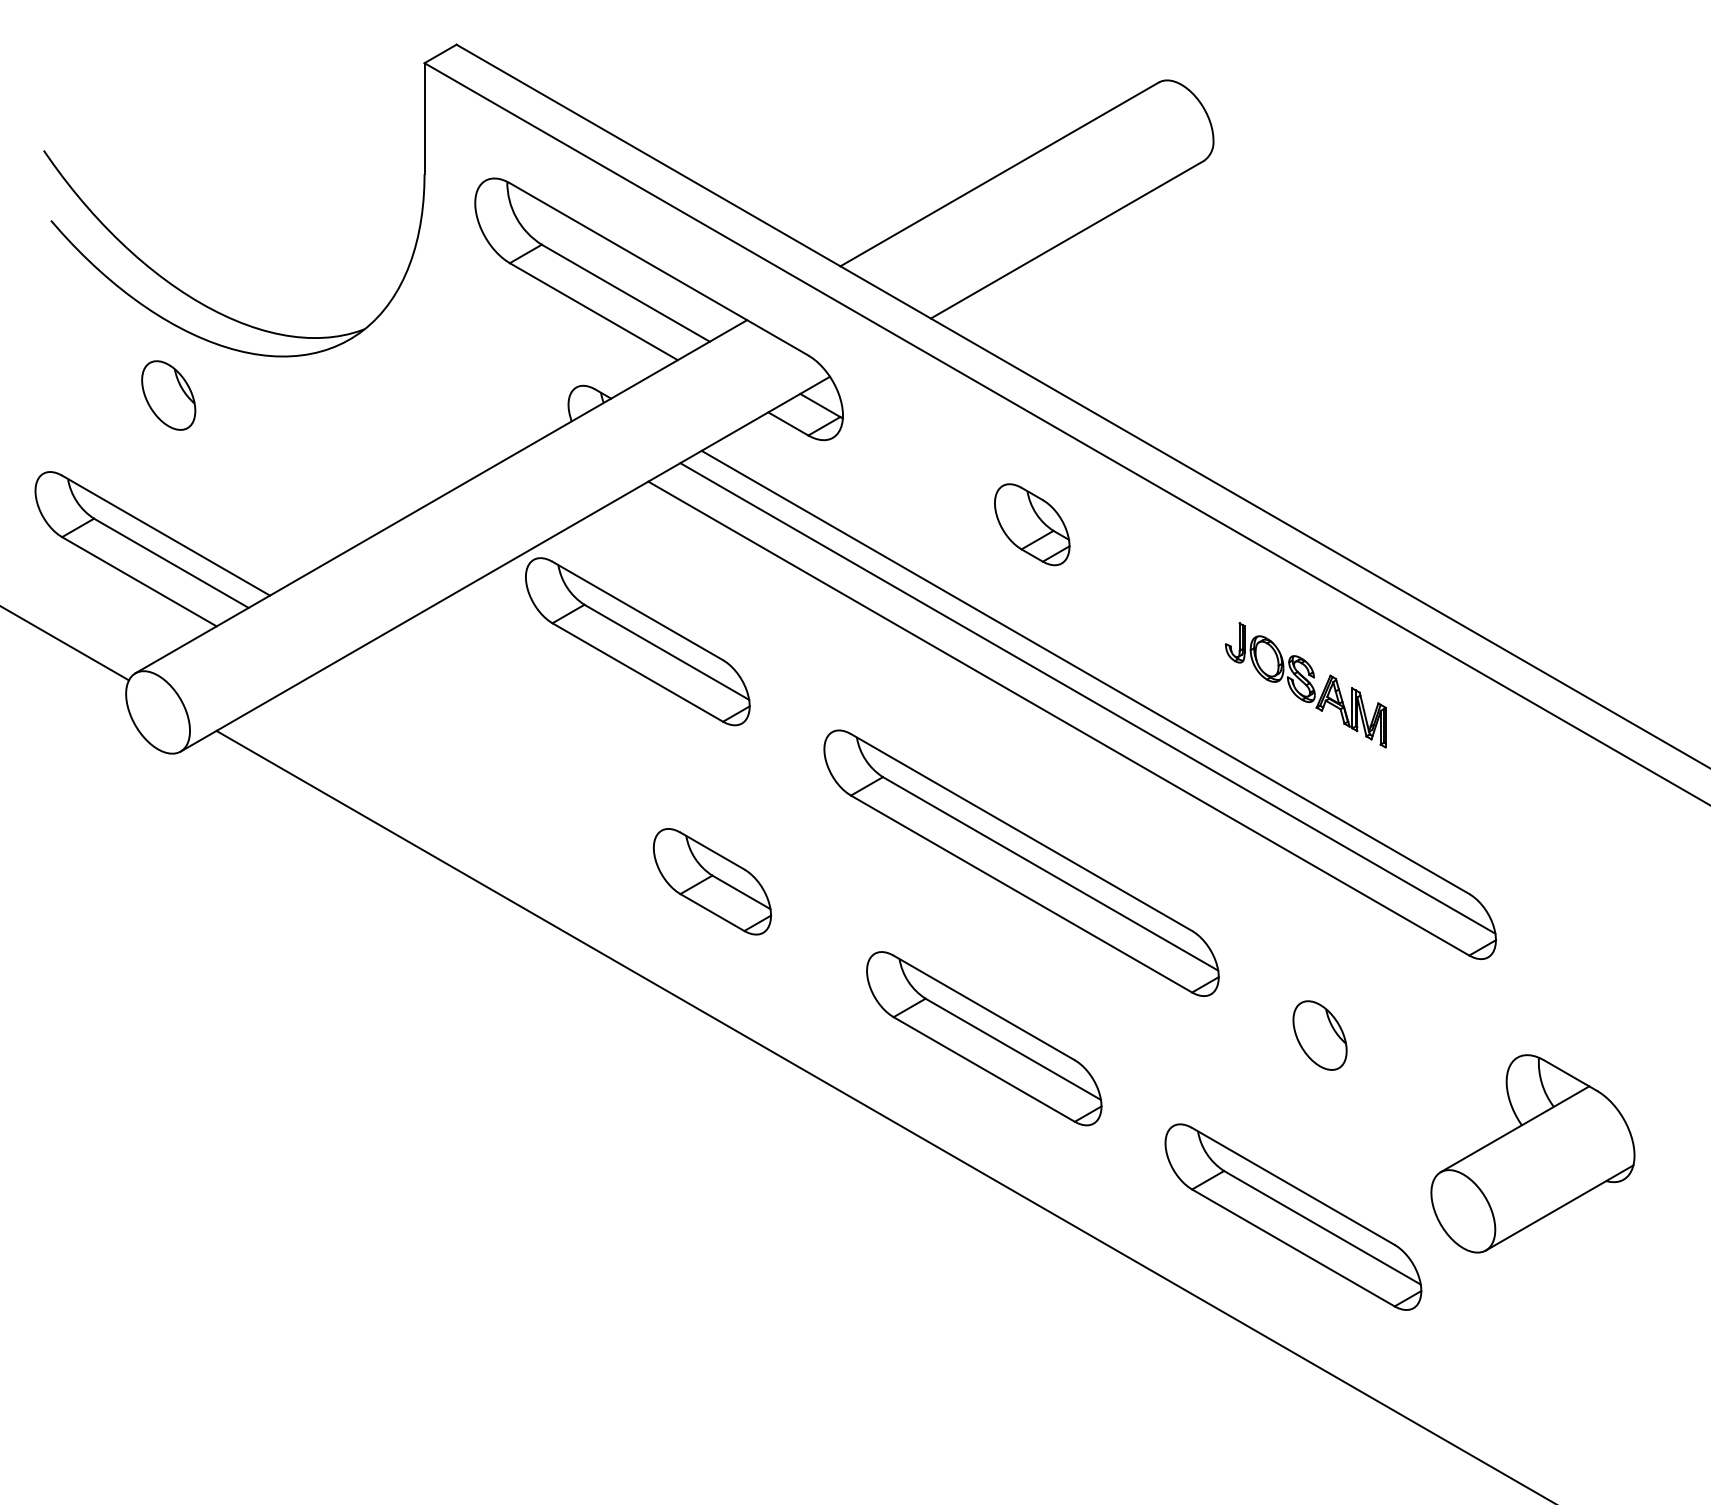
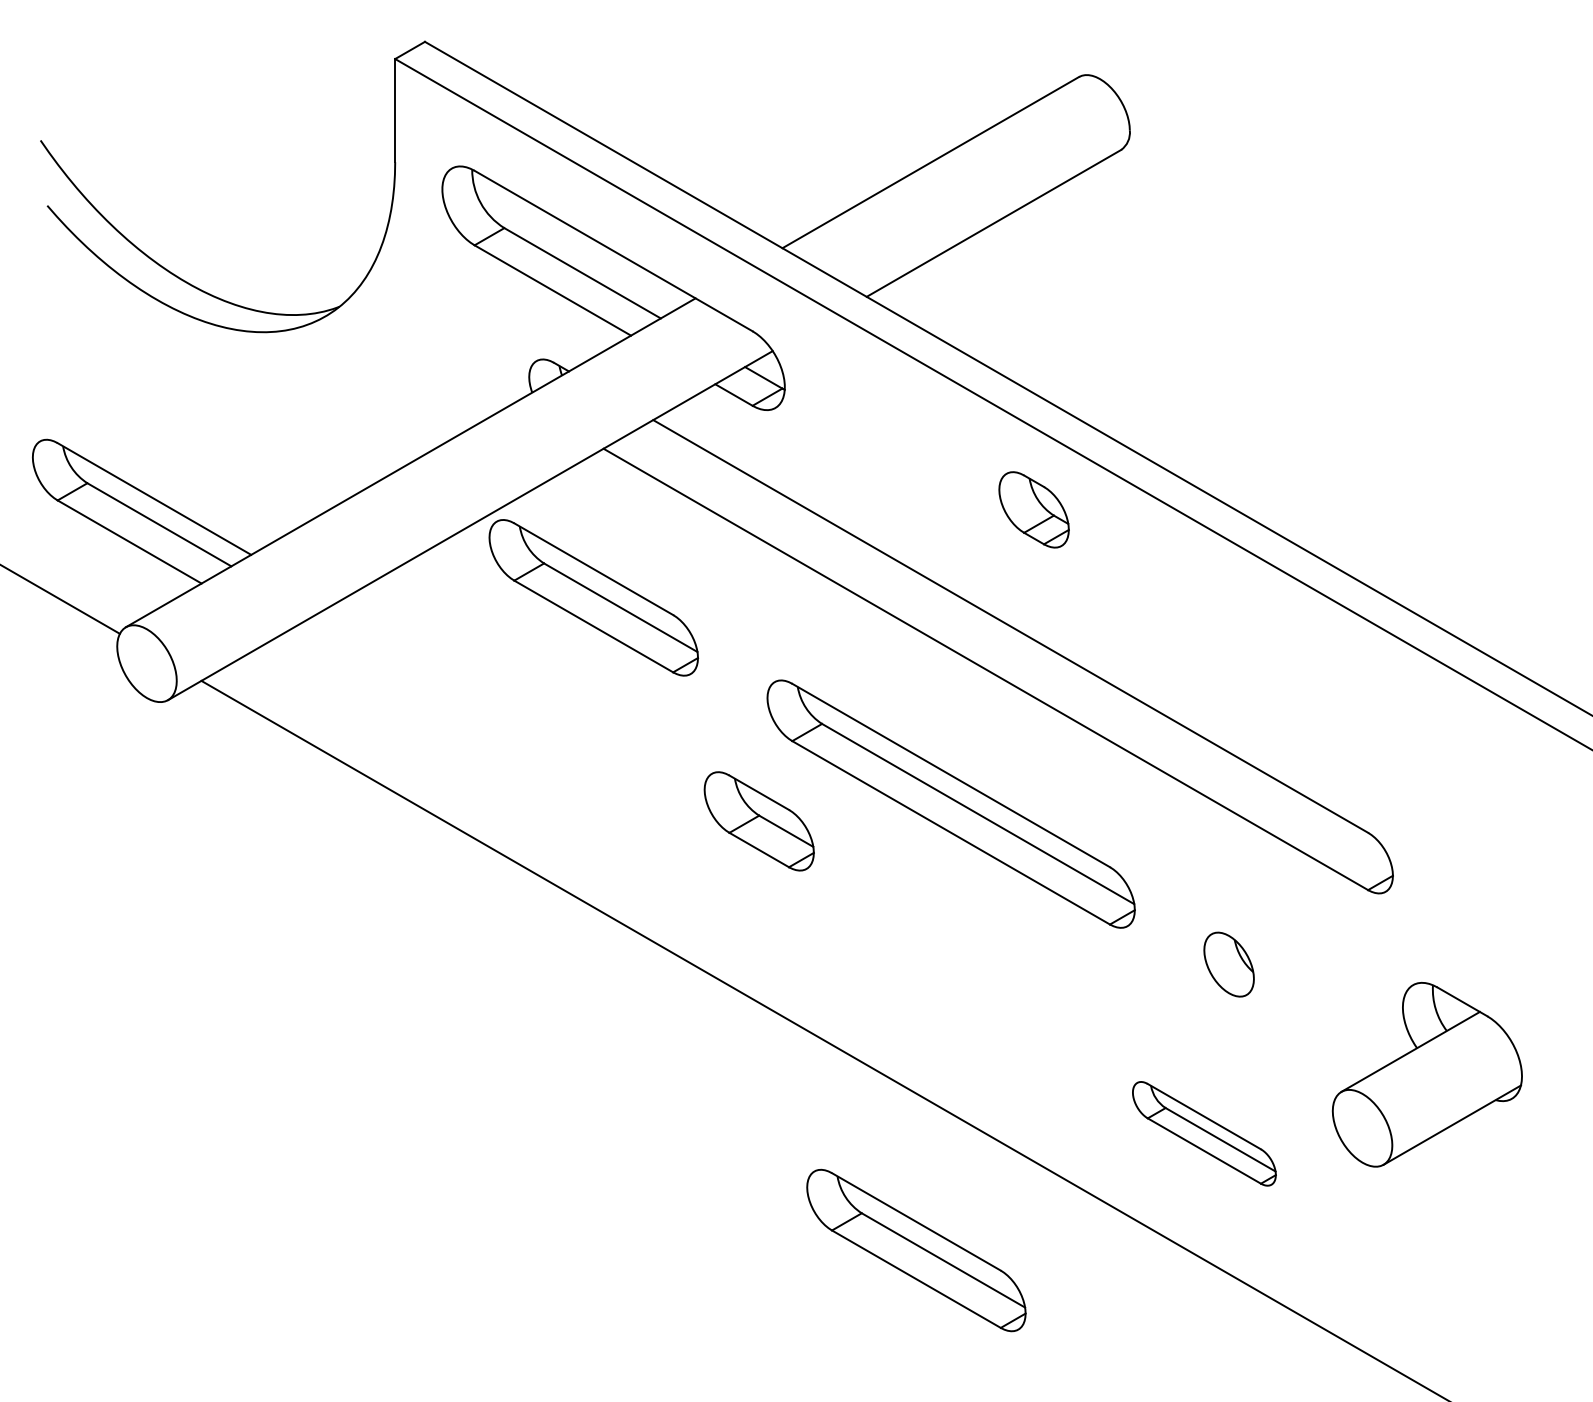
part: (168, 395) -> (156, 368), removed
part: (1031, 524) -> (1033, 509), moved
part: (1305, 685) -> (1215, 638), removed
line: (1087, 698) -> (1012, 650), removed
part: (711, 881) -> (758, 821), moved
part: (984, 1038) -> (916, 1250), moved
part: (1293, 1216) -> (1204, 1133), size x0.6

